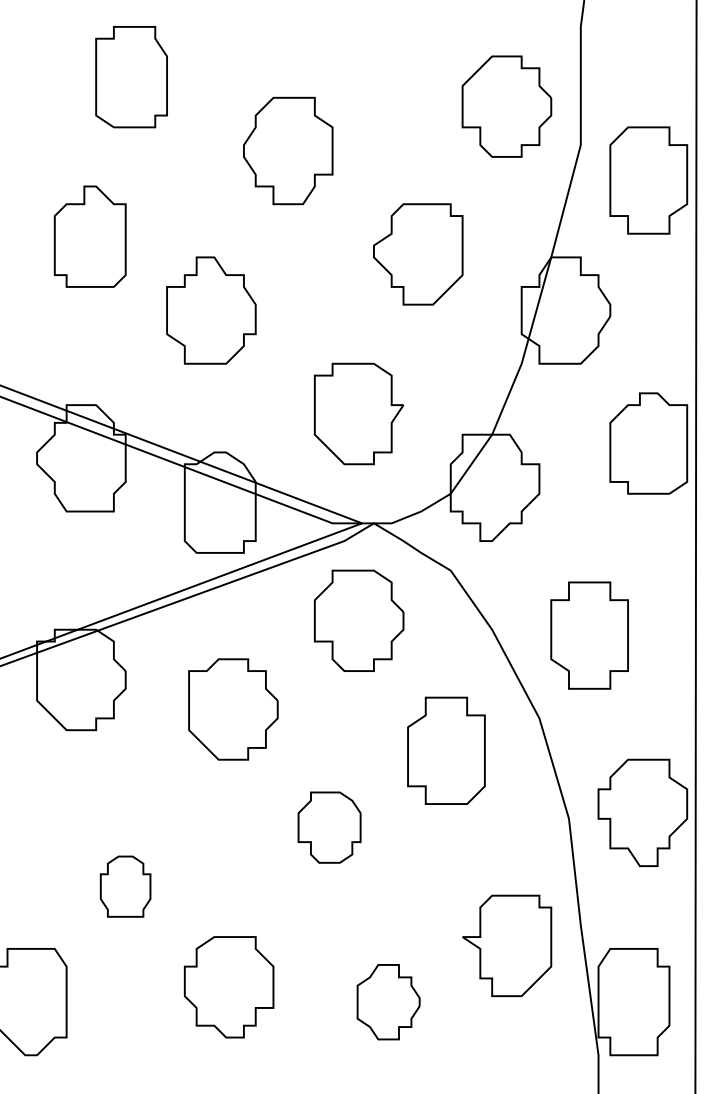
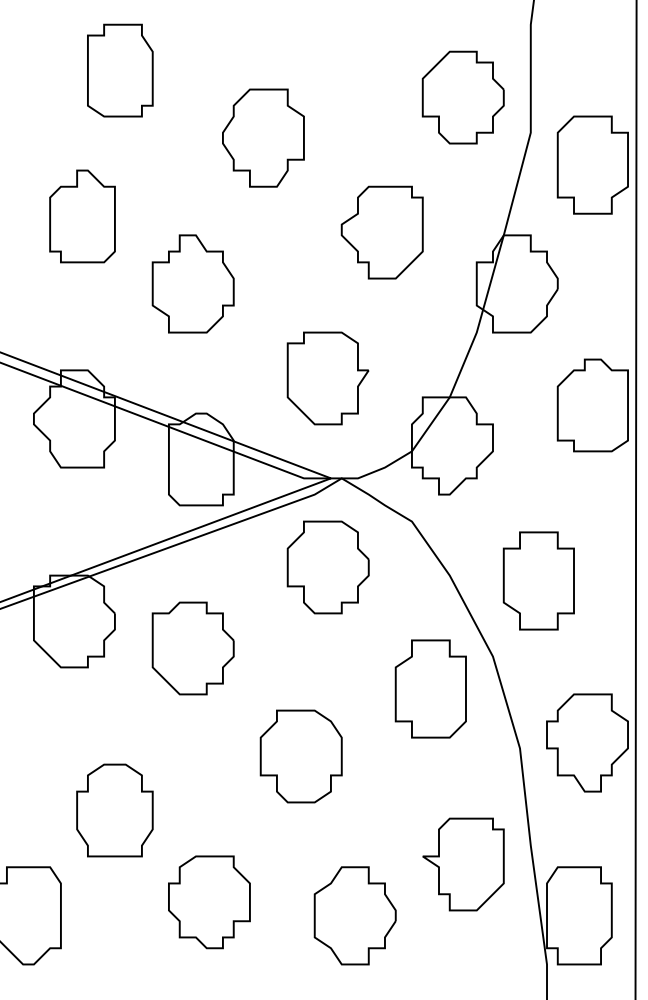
part: (233, 709) -> (193, 648), moved
part: (446, 750) -> (430, 688), moved
part: (329, 827) -> (301, 756), size x1.43
part: (125, 886) -> (114, 810), size x1.67
part: (388, 1002) -> (355, 916), size x1.43

